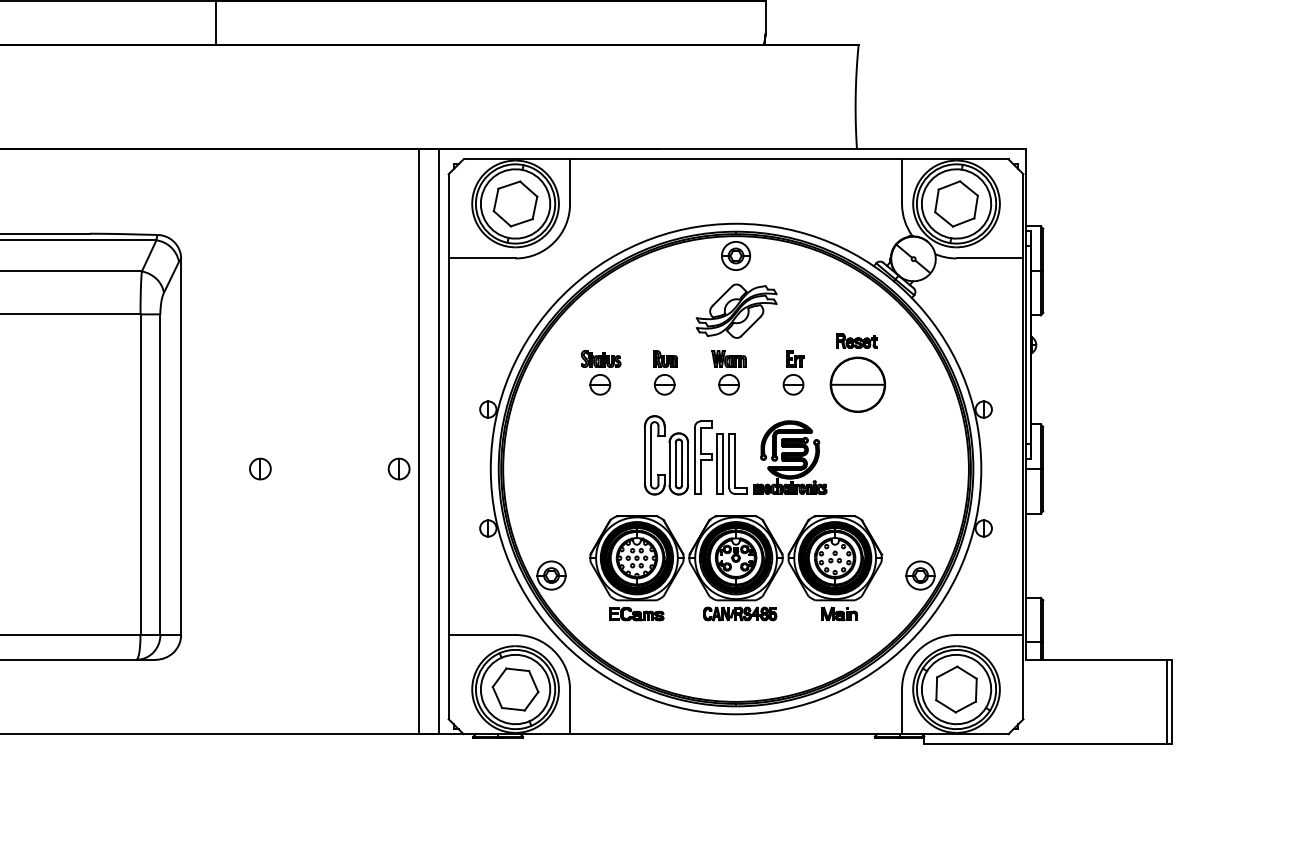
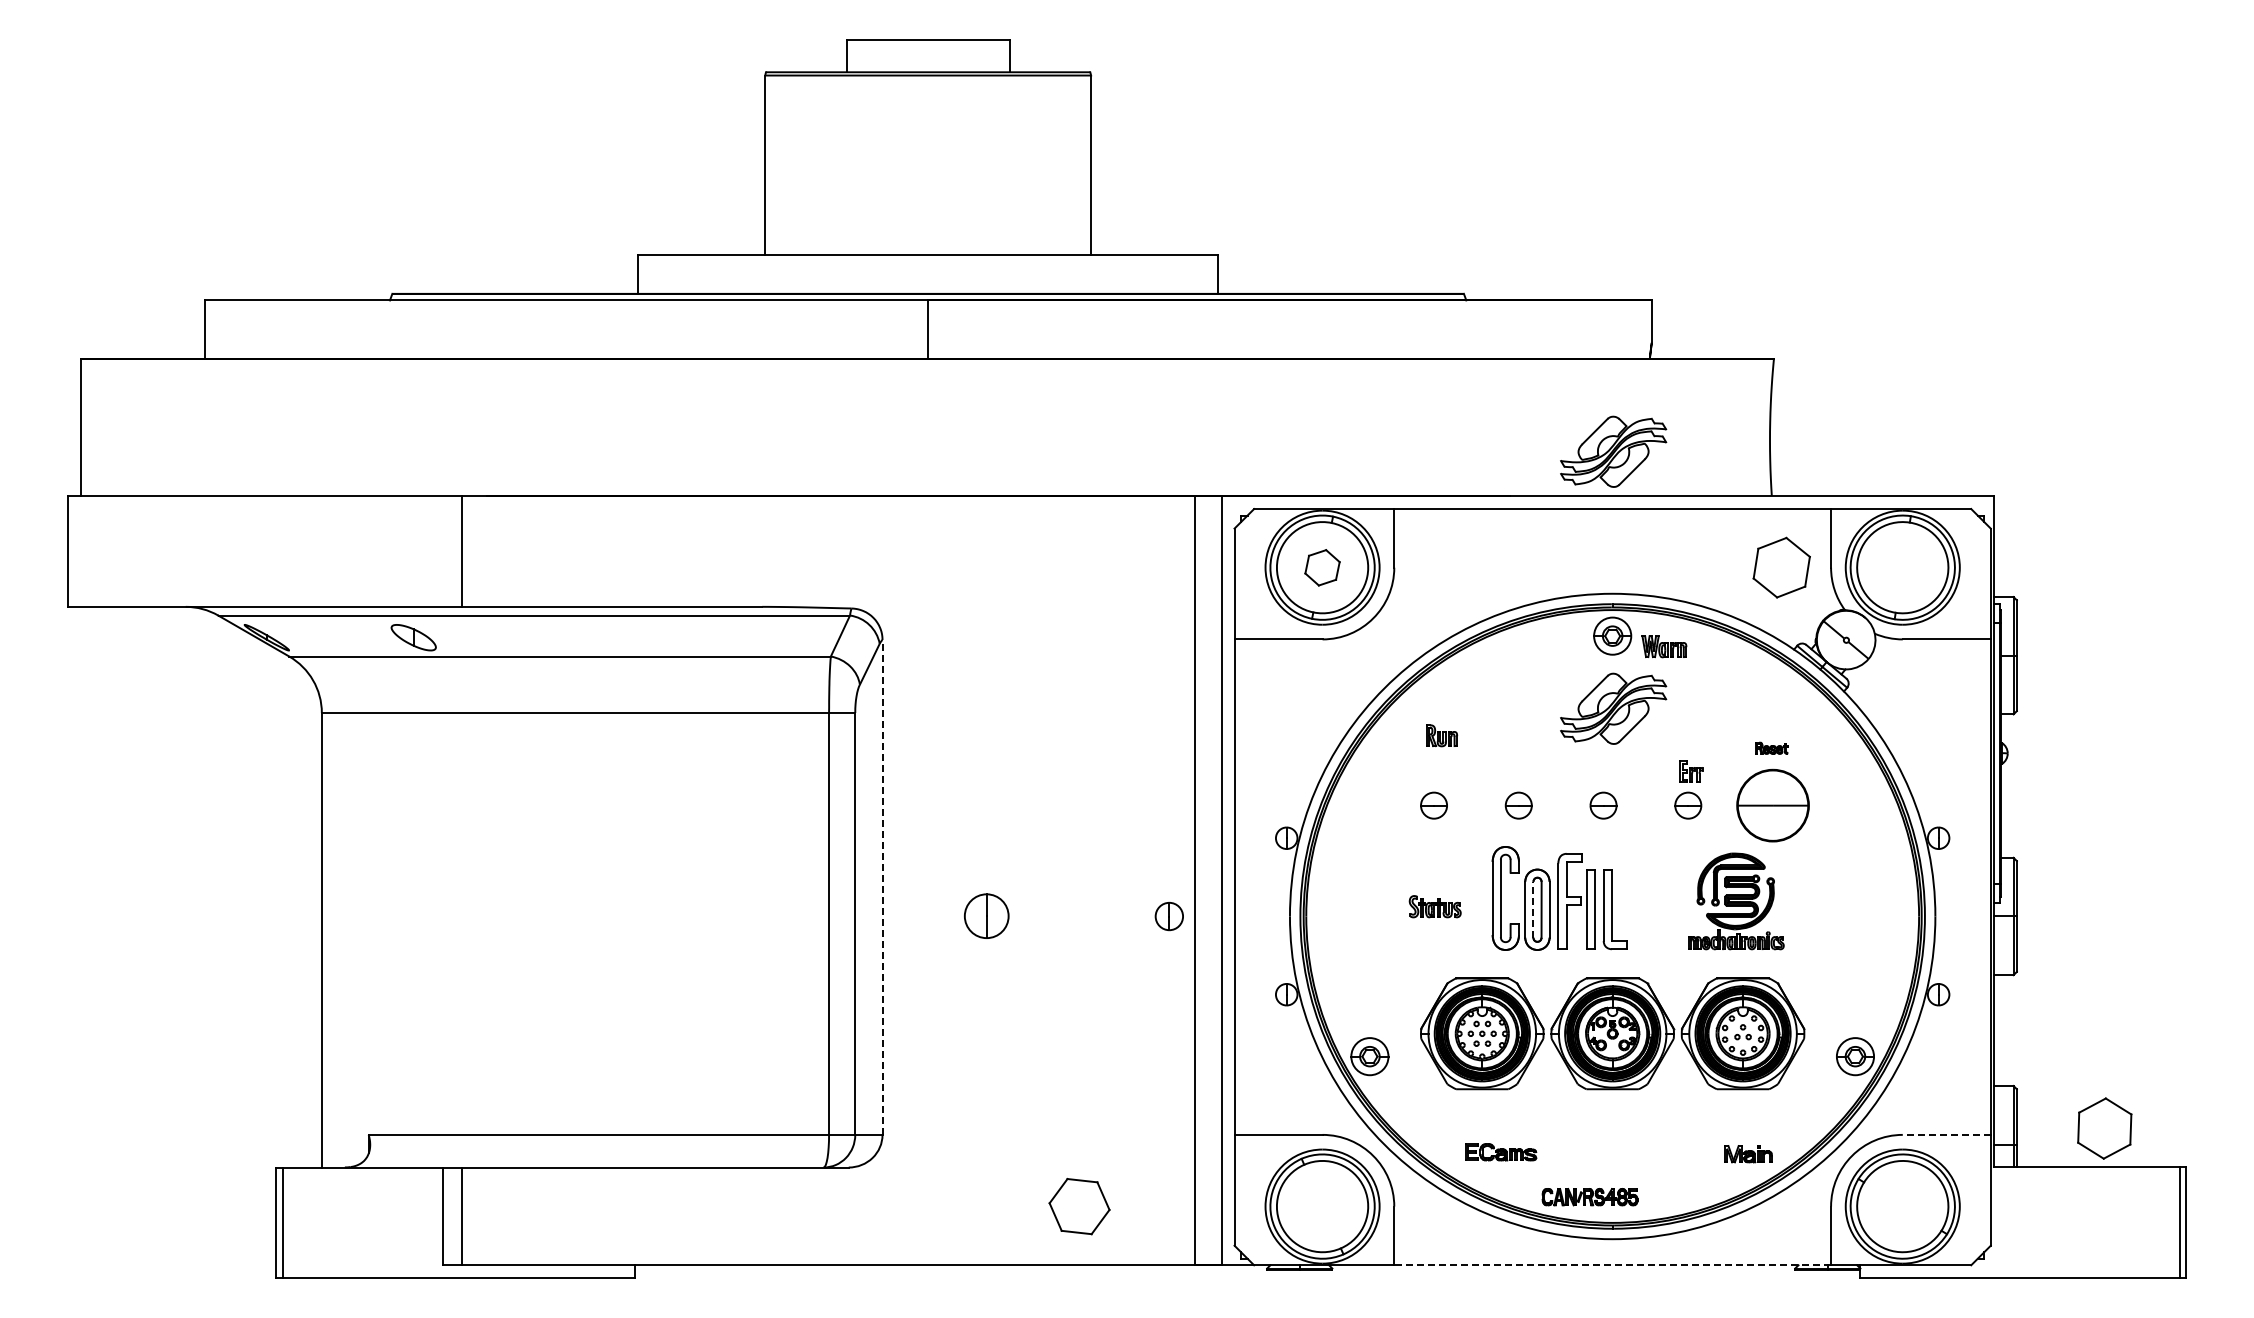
part: (736, 115) -> (1613, 451), added
part: (515, 203) -> (1322, 567), size x0.6
part: (956, 203) -> (1781, 567), moved
part: (856, 341) -> (1771, 748), size x0.6
part: (600, 358) -> (1434, 906), moved
part: (666, 358) -> (1442, 735), moved
part: (729, 358) -> (1664, 646), moved
line: (181, 446) -> (882, 886), solid -> dashed
part: (790, 457) -> (1736, 901), moved
line: (675, 463) -> (1533, 909), solid -> dashed
part: (260, 469) -> (986, 916), size x1.6
part: (637, 614) -> (1501, 1152), moved
part: (739, 614) -> (1589, 1197), moved
part: (839, 614) -> (1748, 1154), moved
line: (989, 634) -> (1946, 1134), solid -> dashed
part: (515, 689) -> (1079, 1206), moved
part: (956, 689) -> (2104, 1128), moved
line: (735, 734) -> (1612, 1265), solid -> dashed

